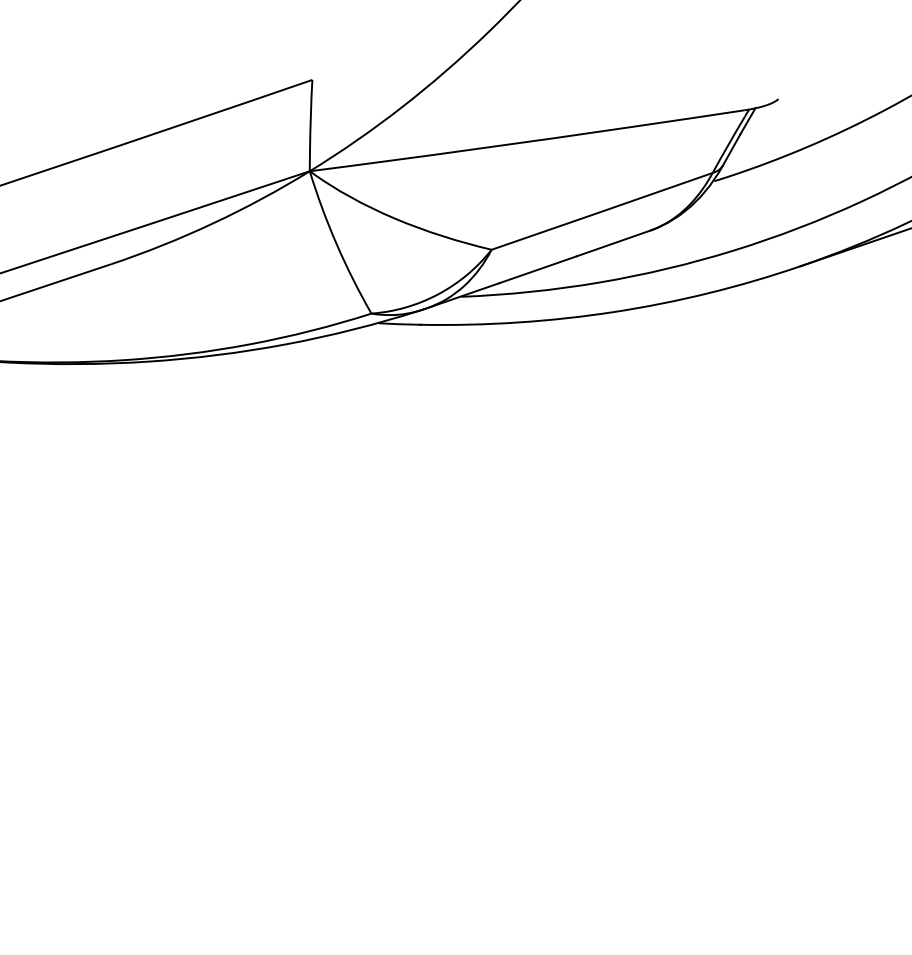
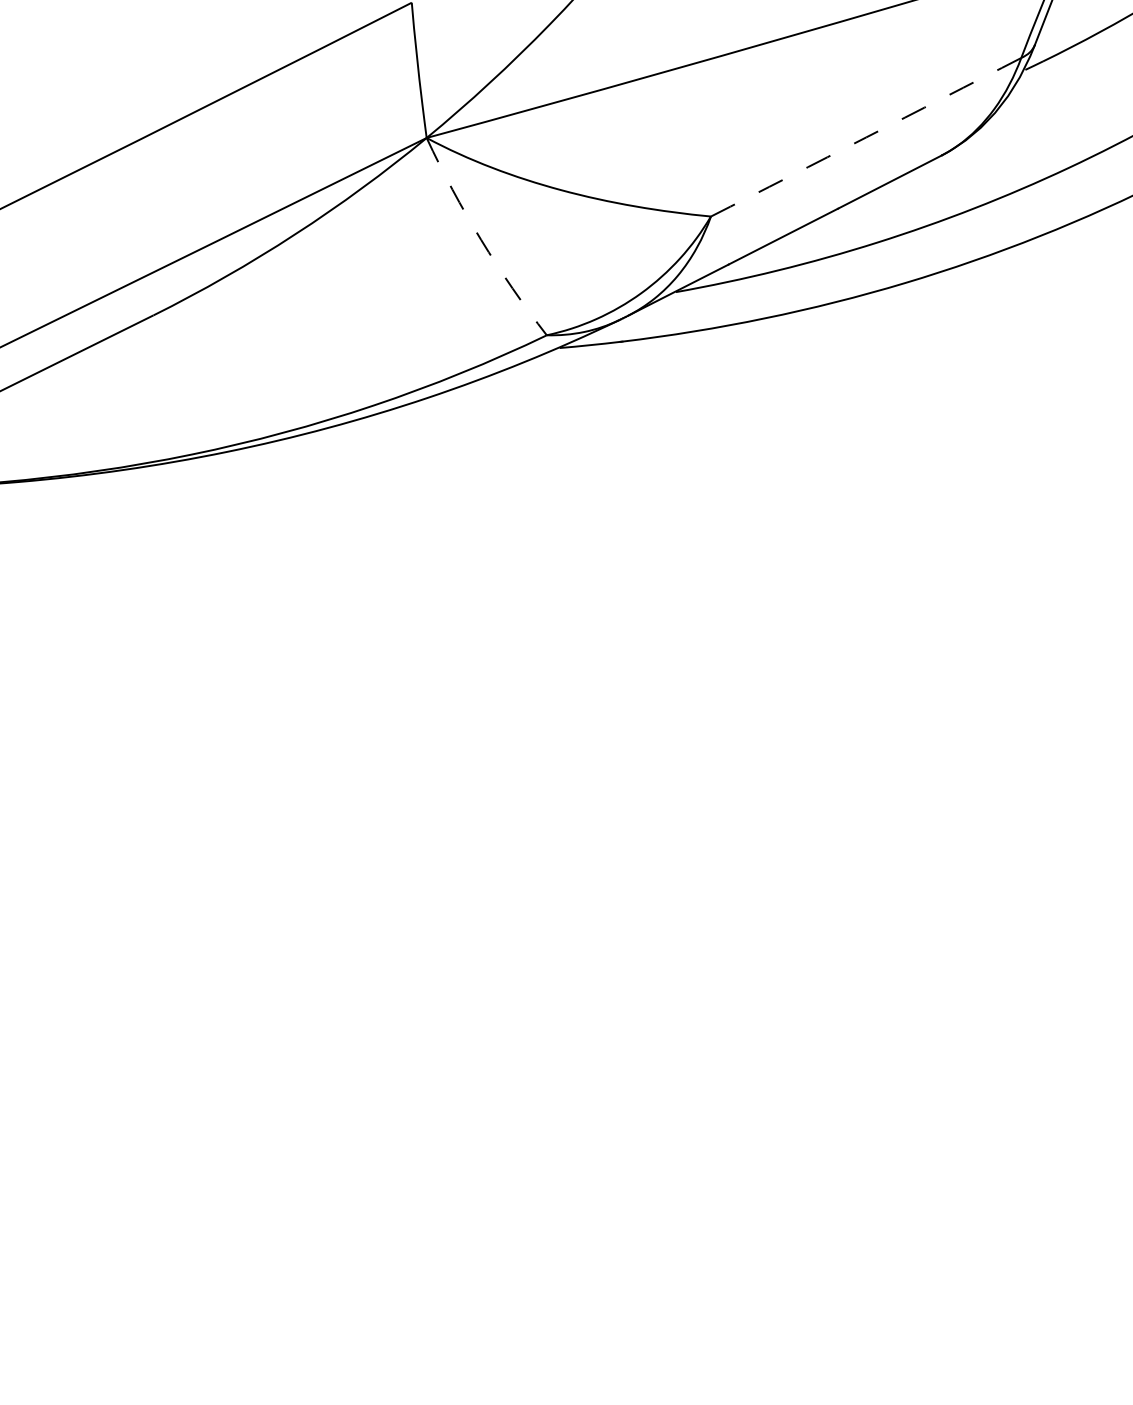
arc: (602, 211) -> (866, 137), solid -> dashed
arc: (336, 244) -> (481, 240), solid -> dashed

